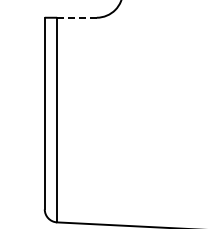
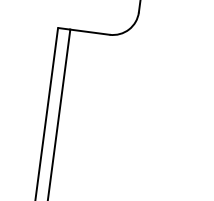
line: (76, 17) -> (89, 31), dashed -> solid

